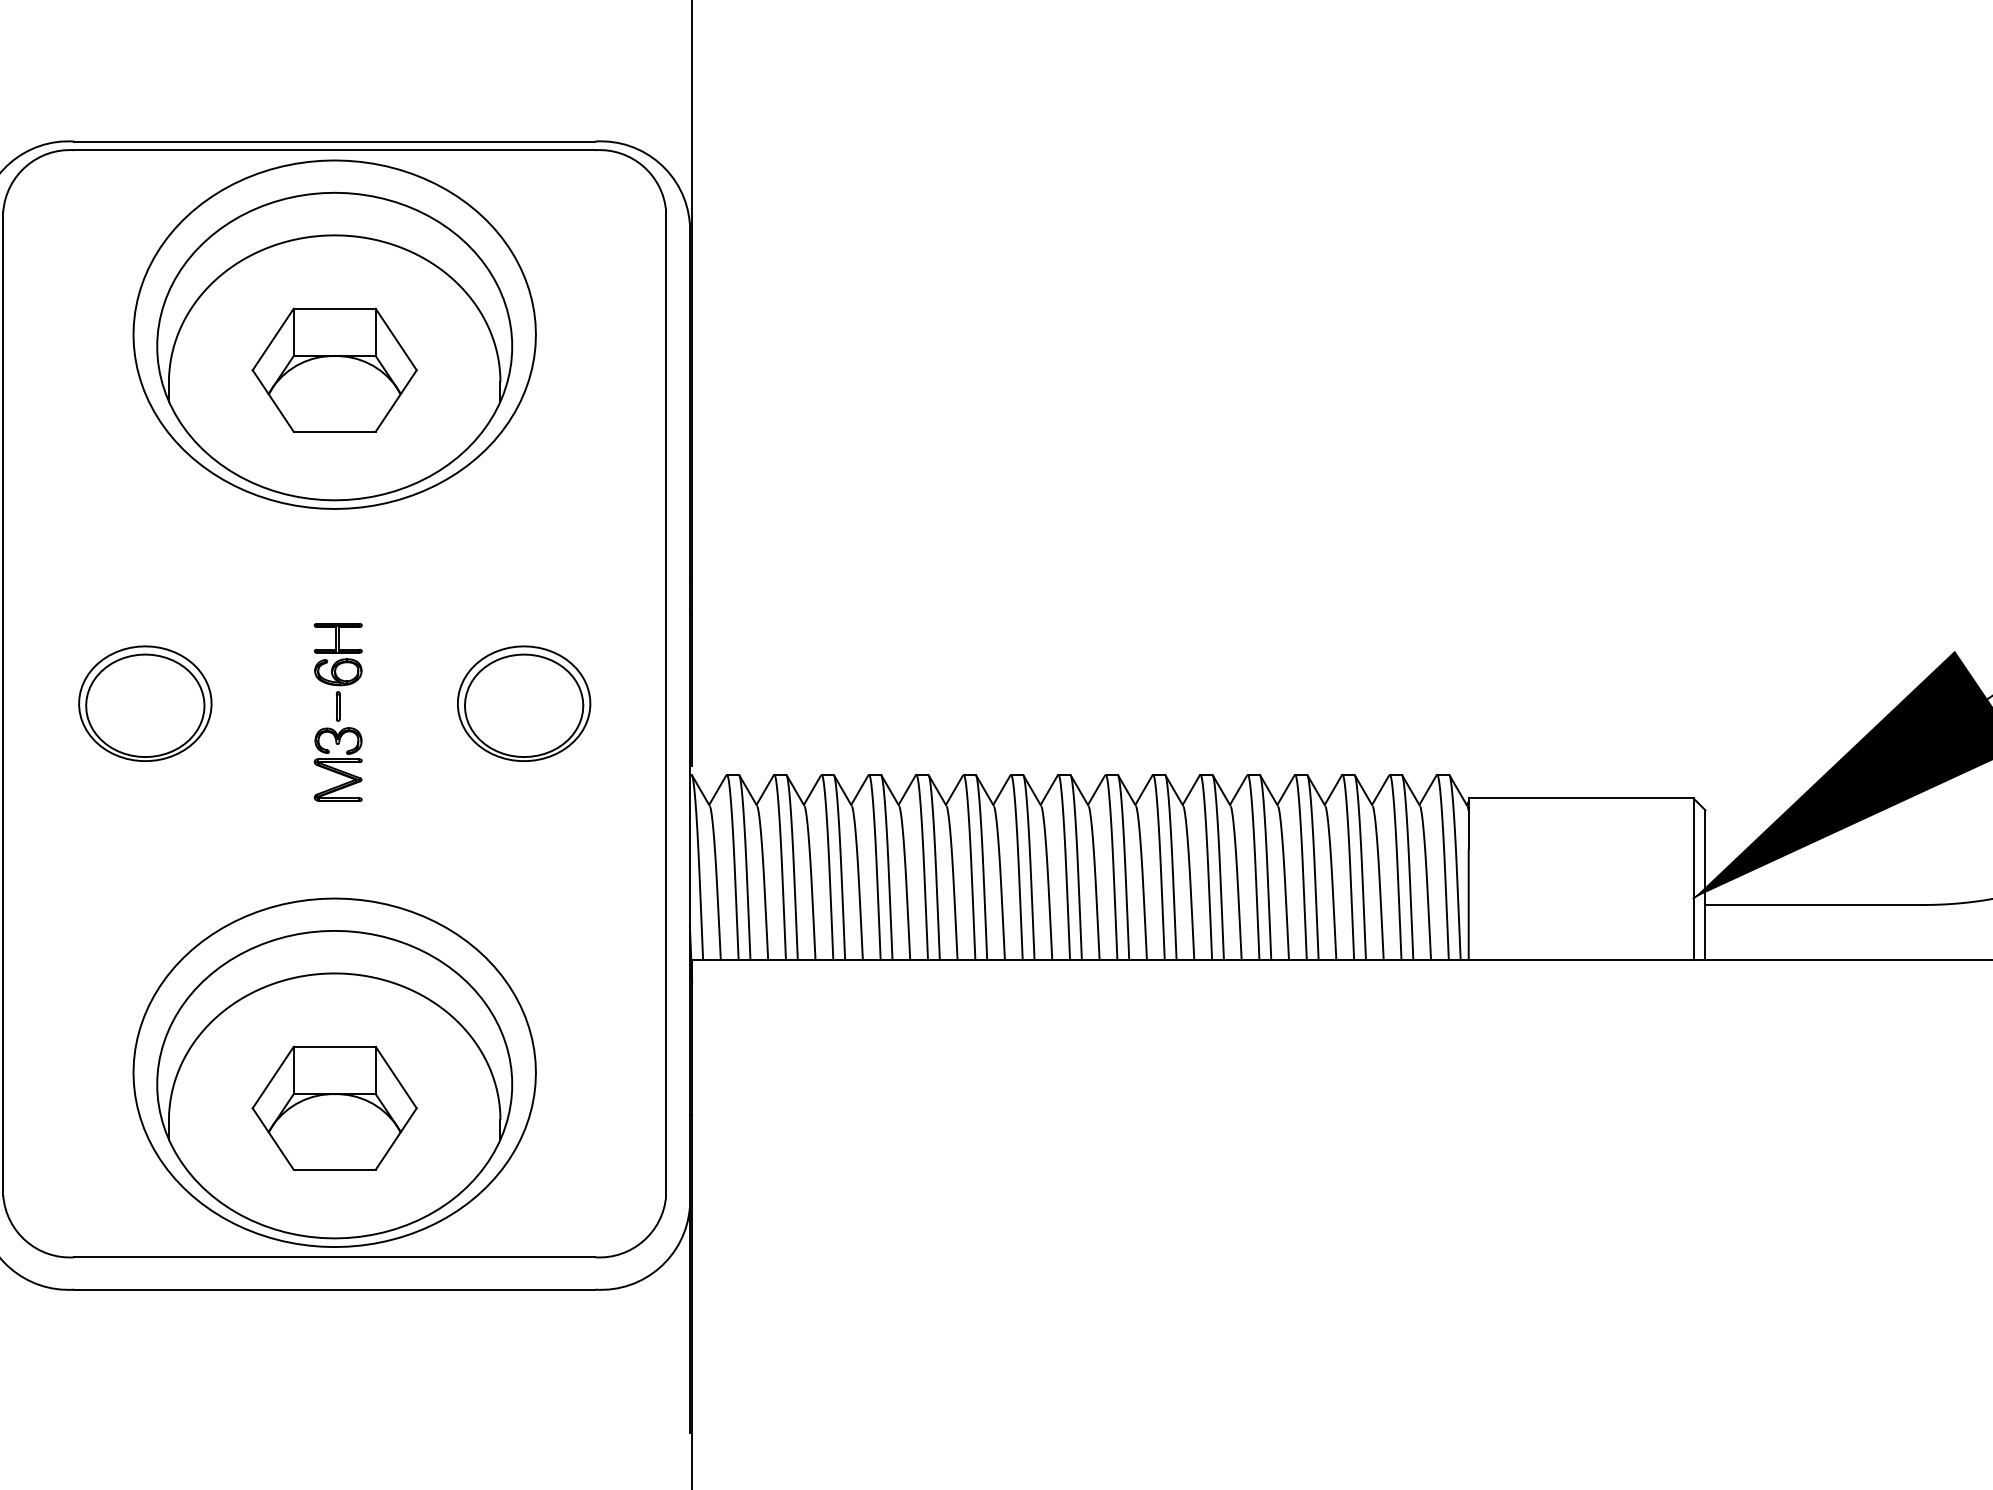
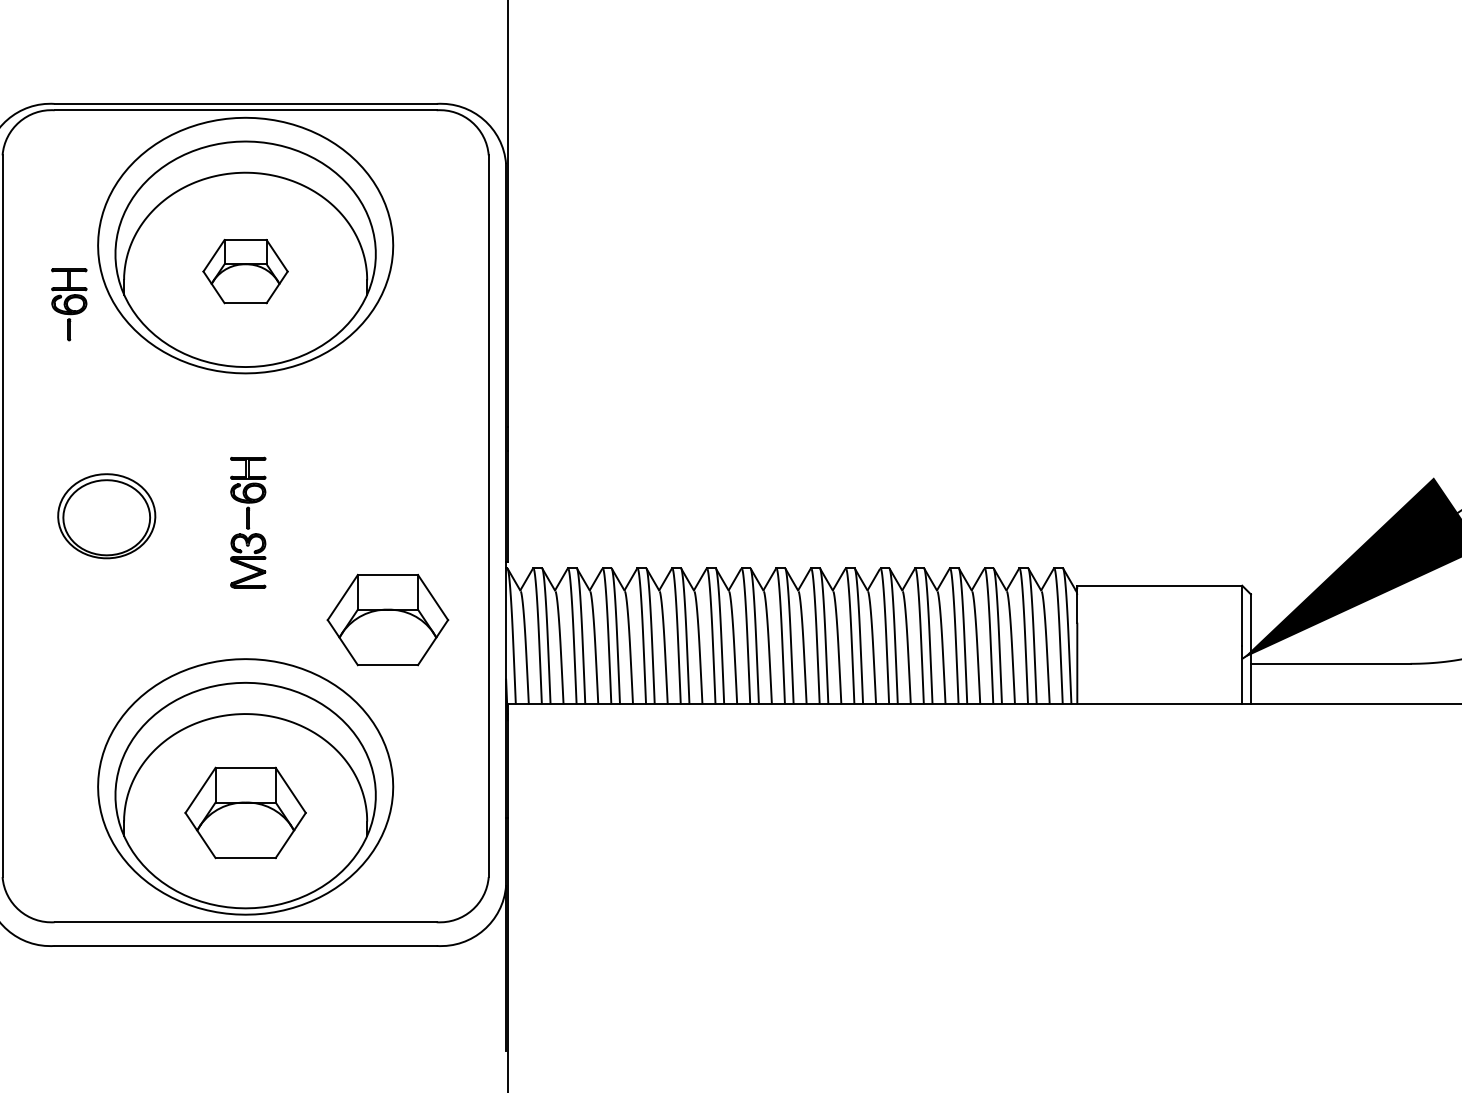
part: (334, 369) -> (245, 271), size x0.7
part: (93, 415) -> (68, 304), added
part: (524, 703) -> (384, 516), removed
part: (528, 844) -> (387, 619), added

